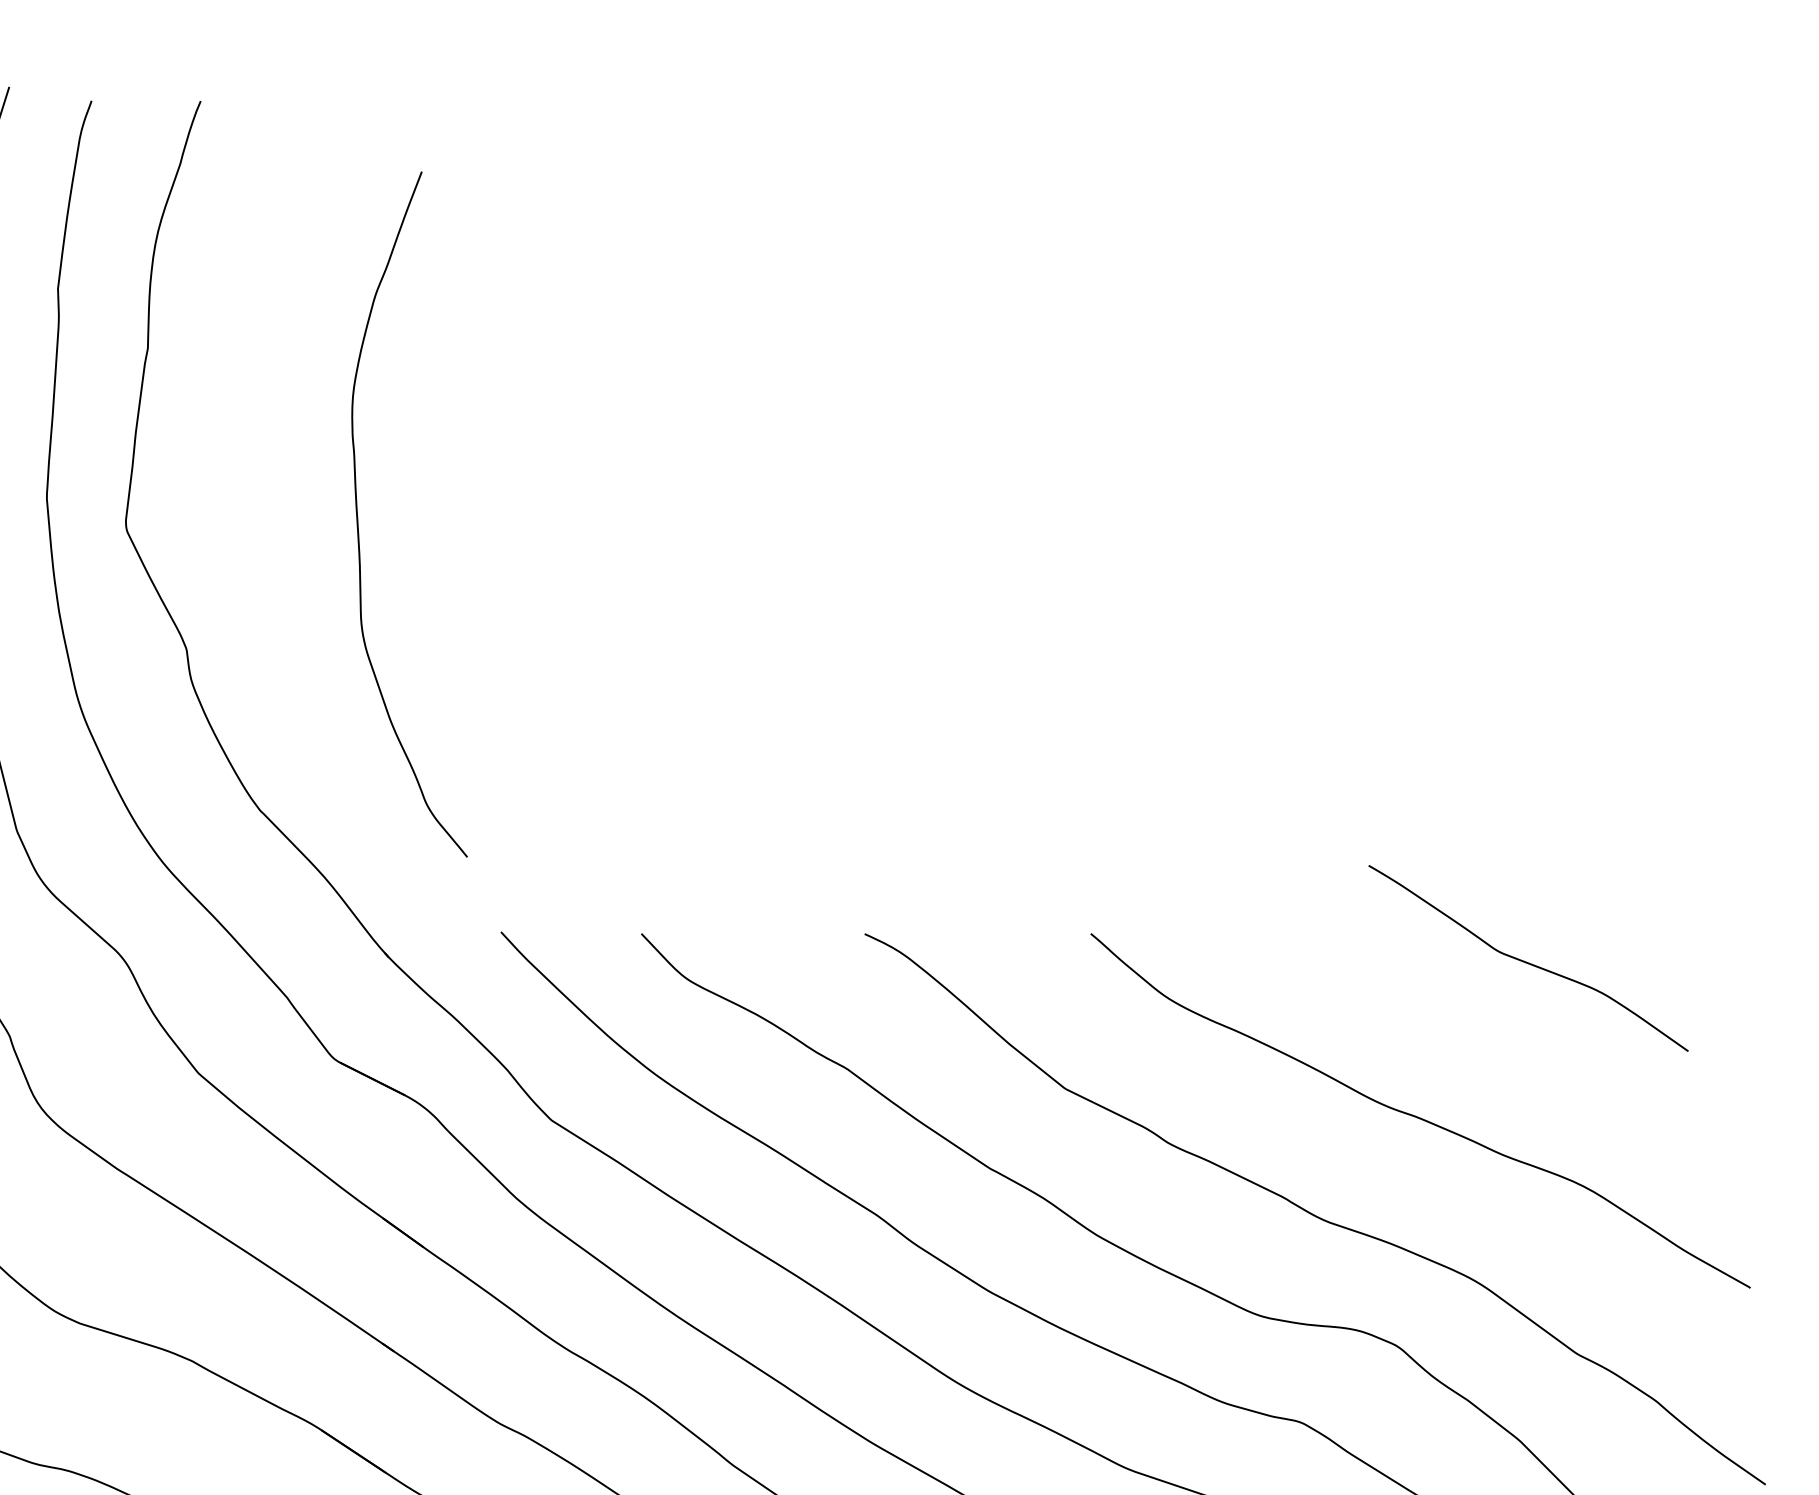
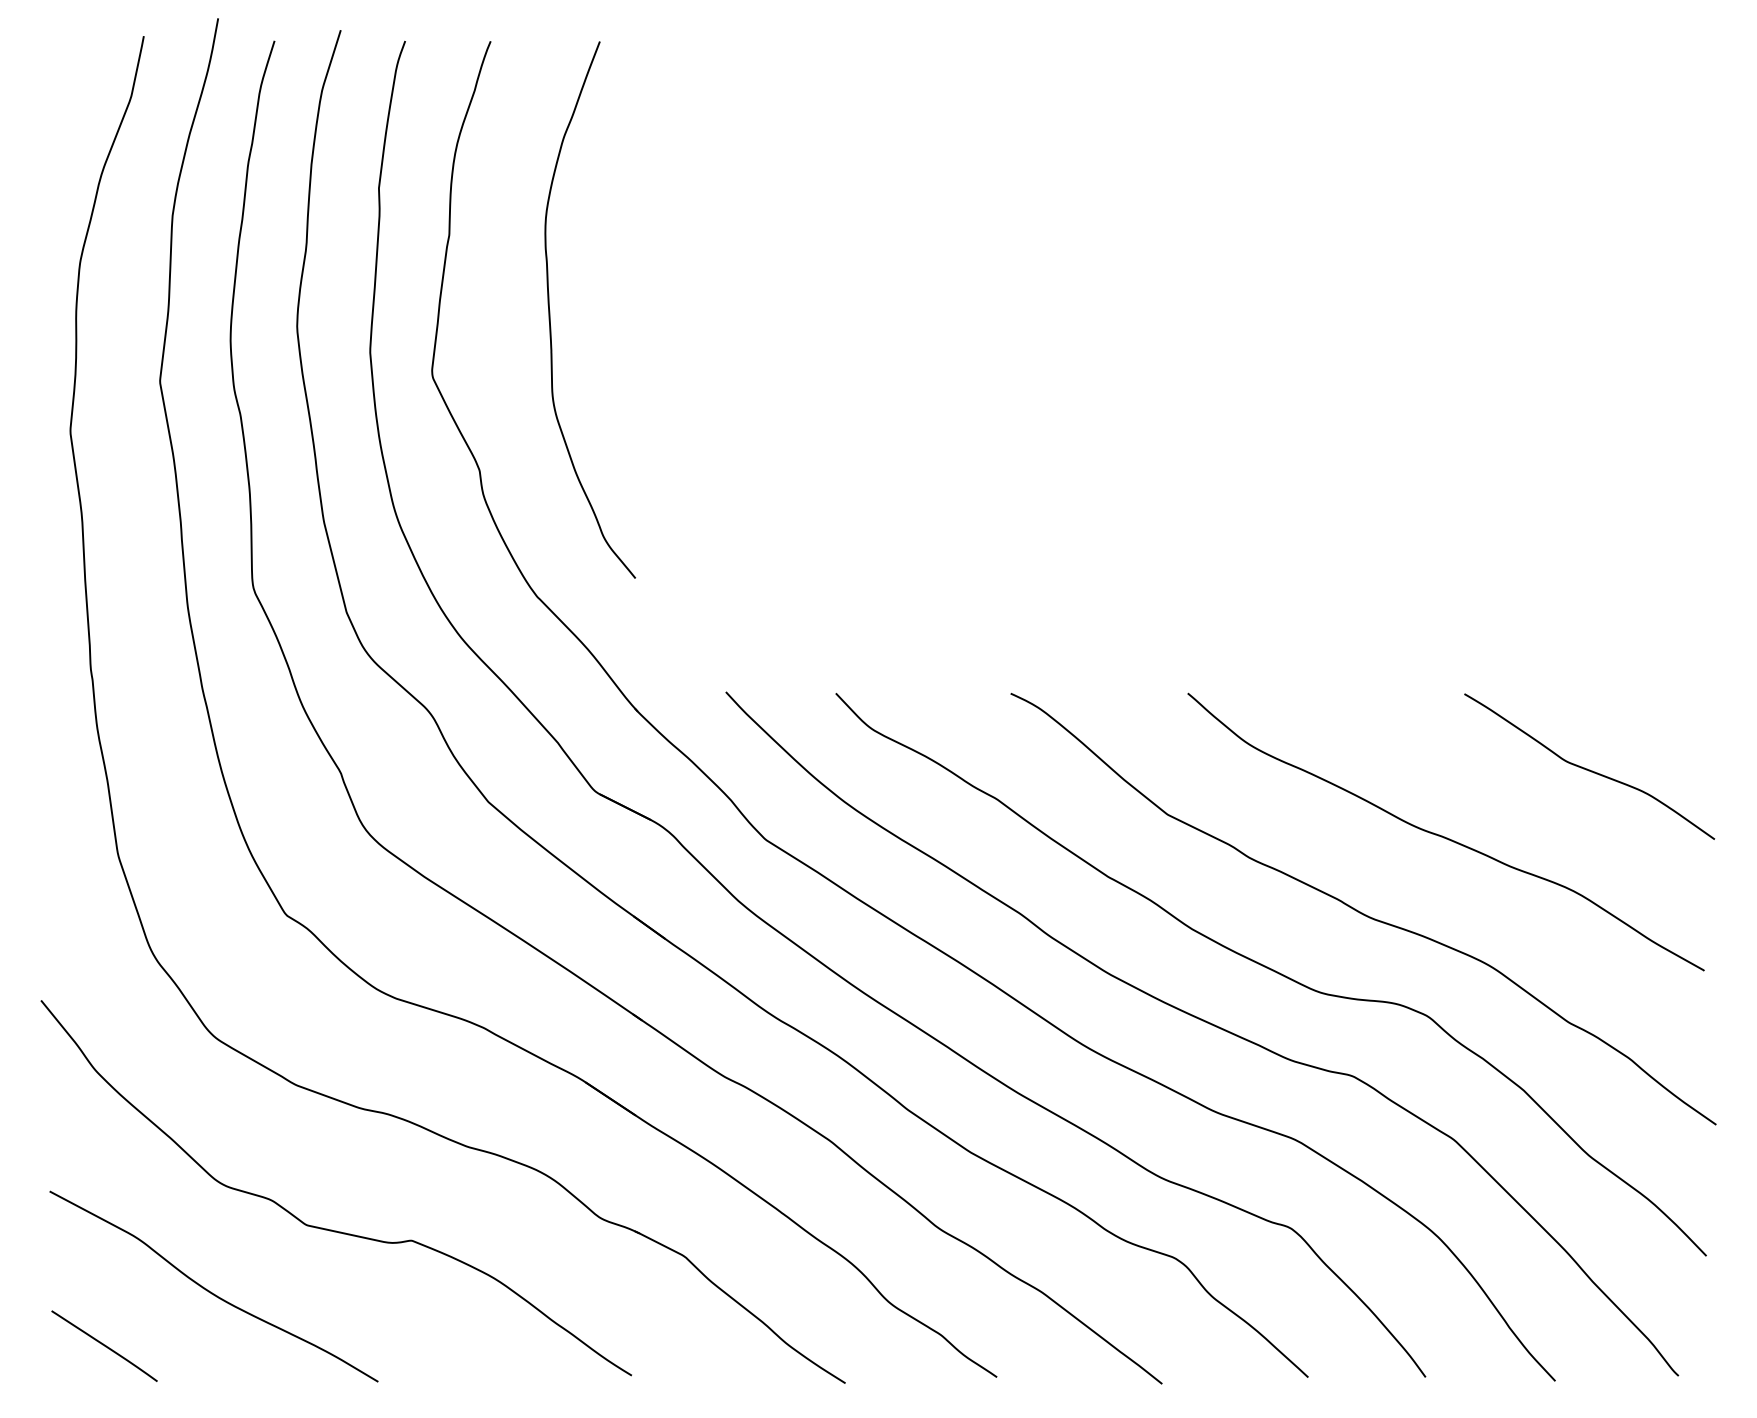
curve: (358, 515) -> (550, 310), moved
curve: (1525, 960) -> (1587, 768), moved

